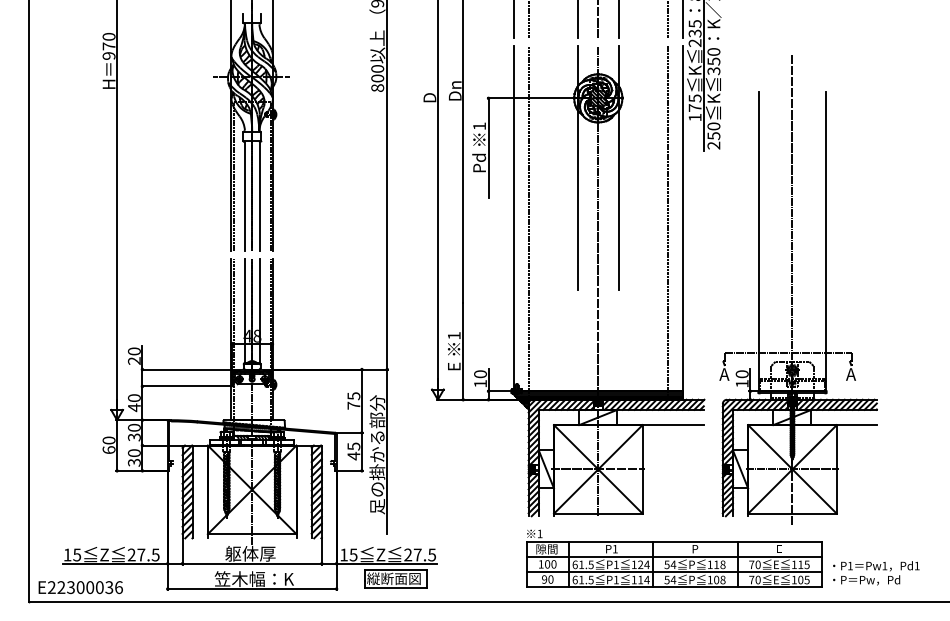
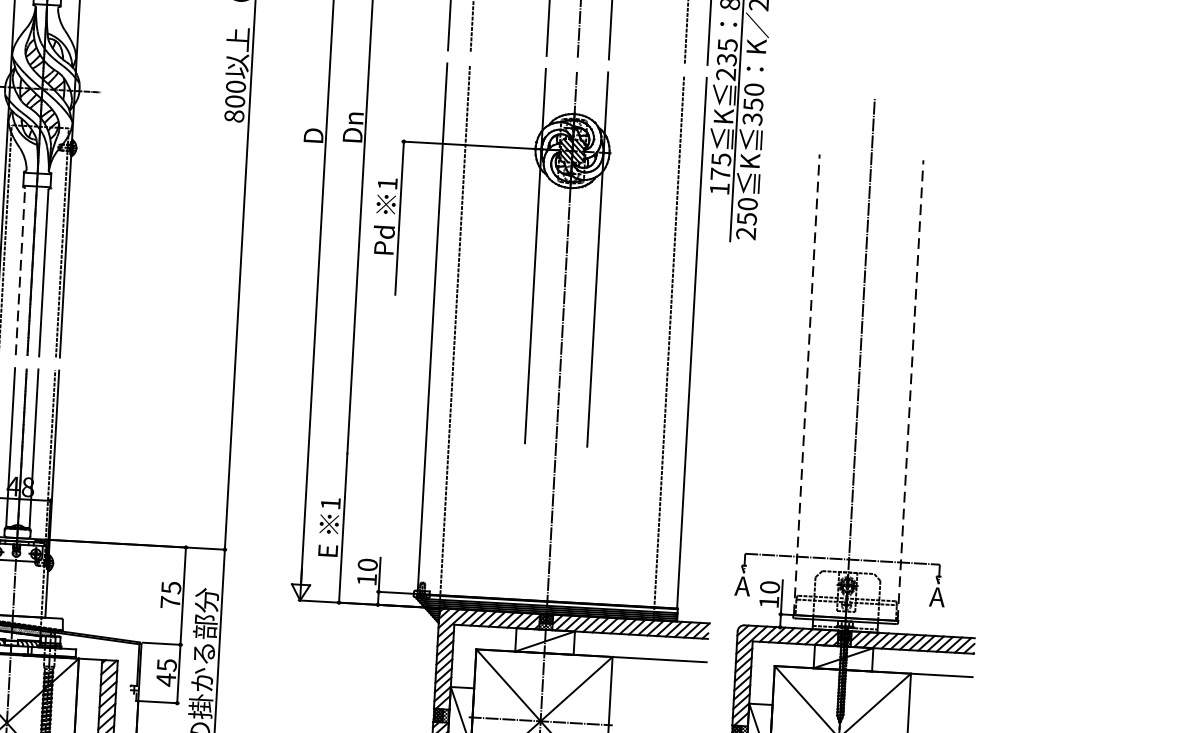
line: (244, 196) -> (20, 271), solid -> dashed
line: (758, 241) -> (806, 384), solid -> dashed
line: (826, 241) -> (910, 390), solid -> dashed

